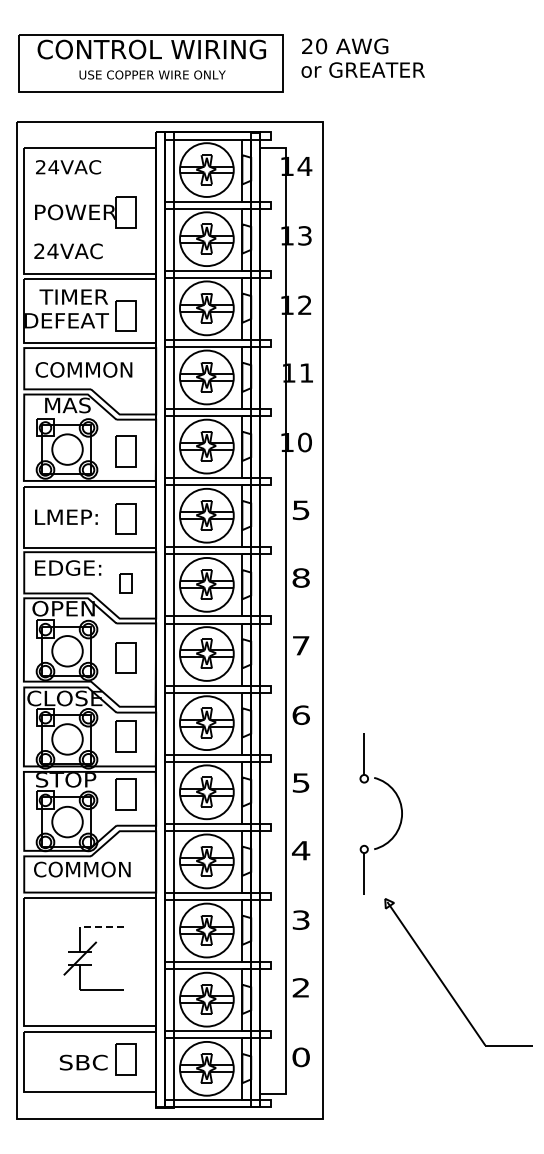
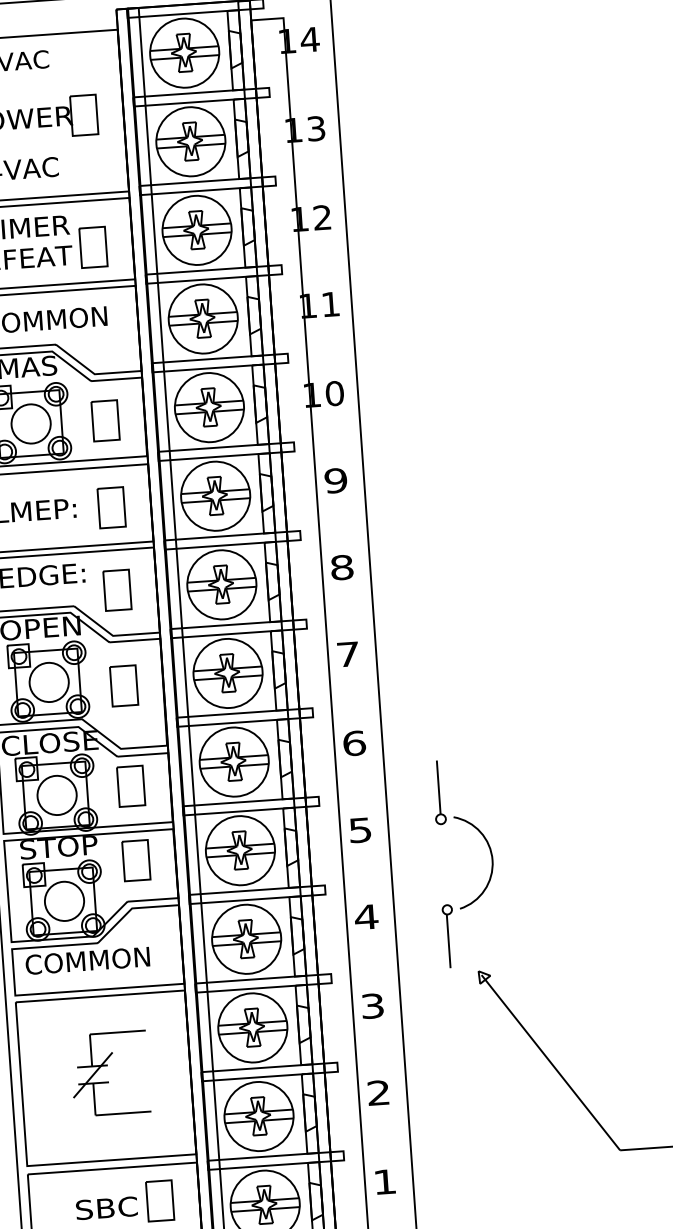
text: (300, 509) -> (335, 479), 5 -> 9
part: (125, 583) -> (117, 590), size x1.67
line: (101, 926) -> (117, 1032), dashed -> solid
text: (300, 1057) -> (384, 1182), 0 -> 1

